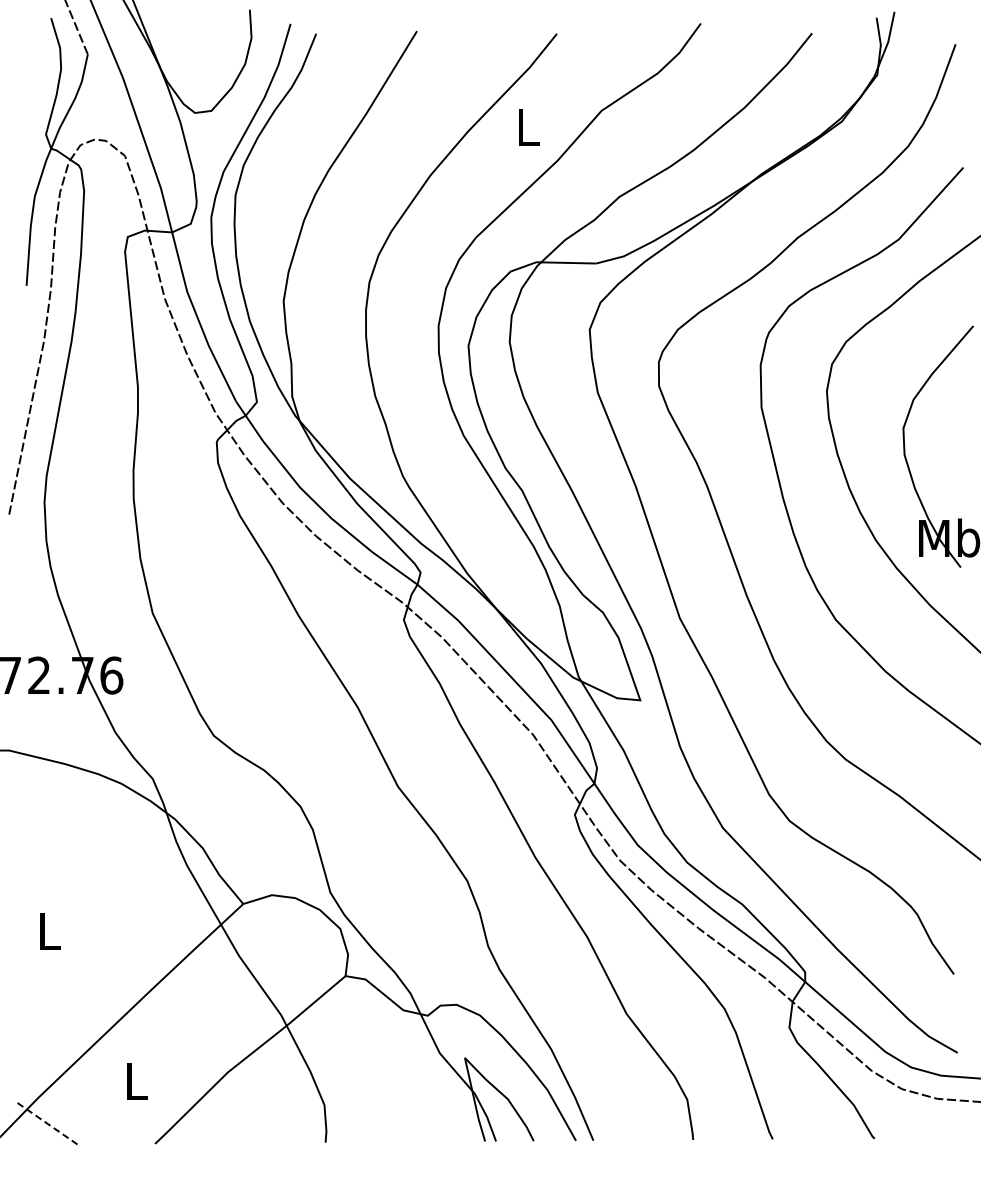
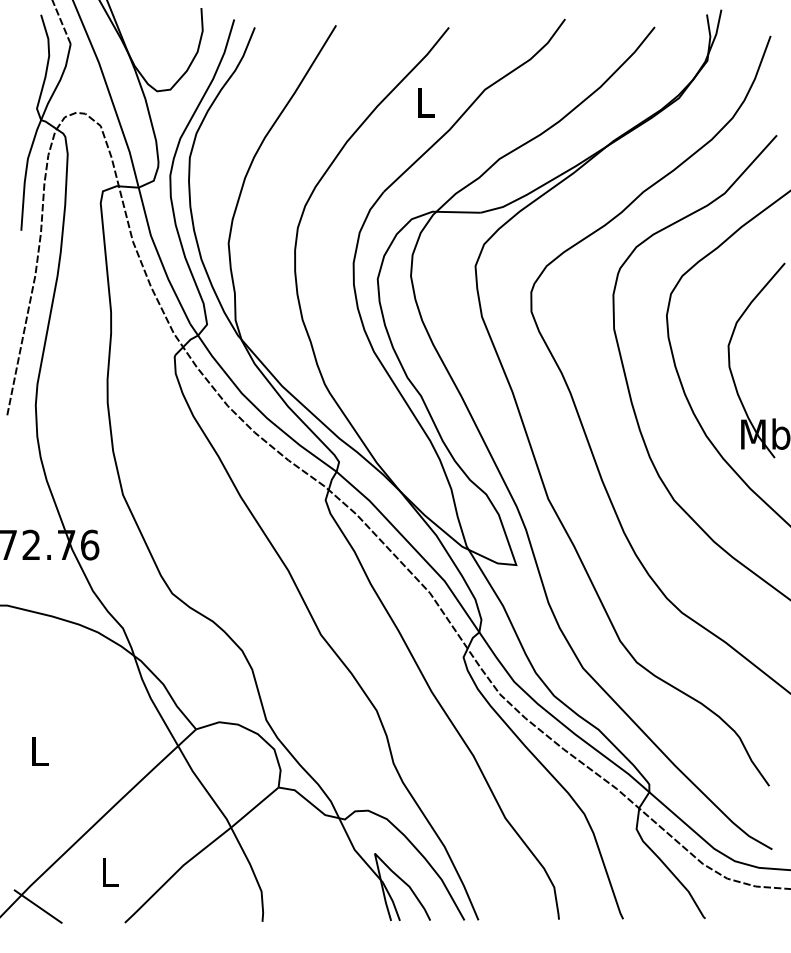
line: (47, 1124) -> (38, 907), dashed -> solid

